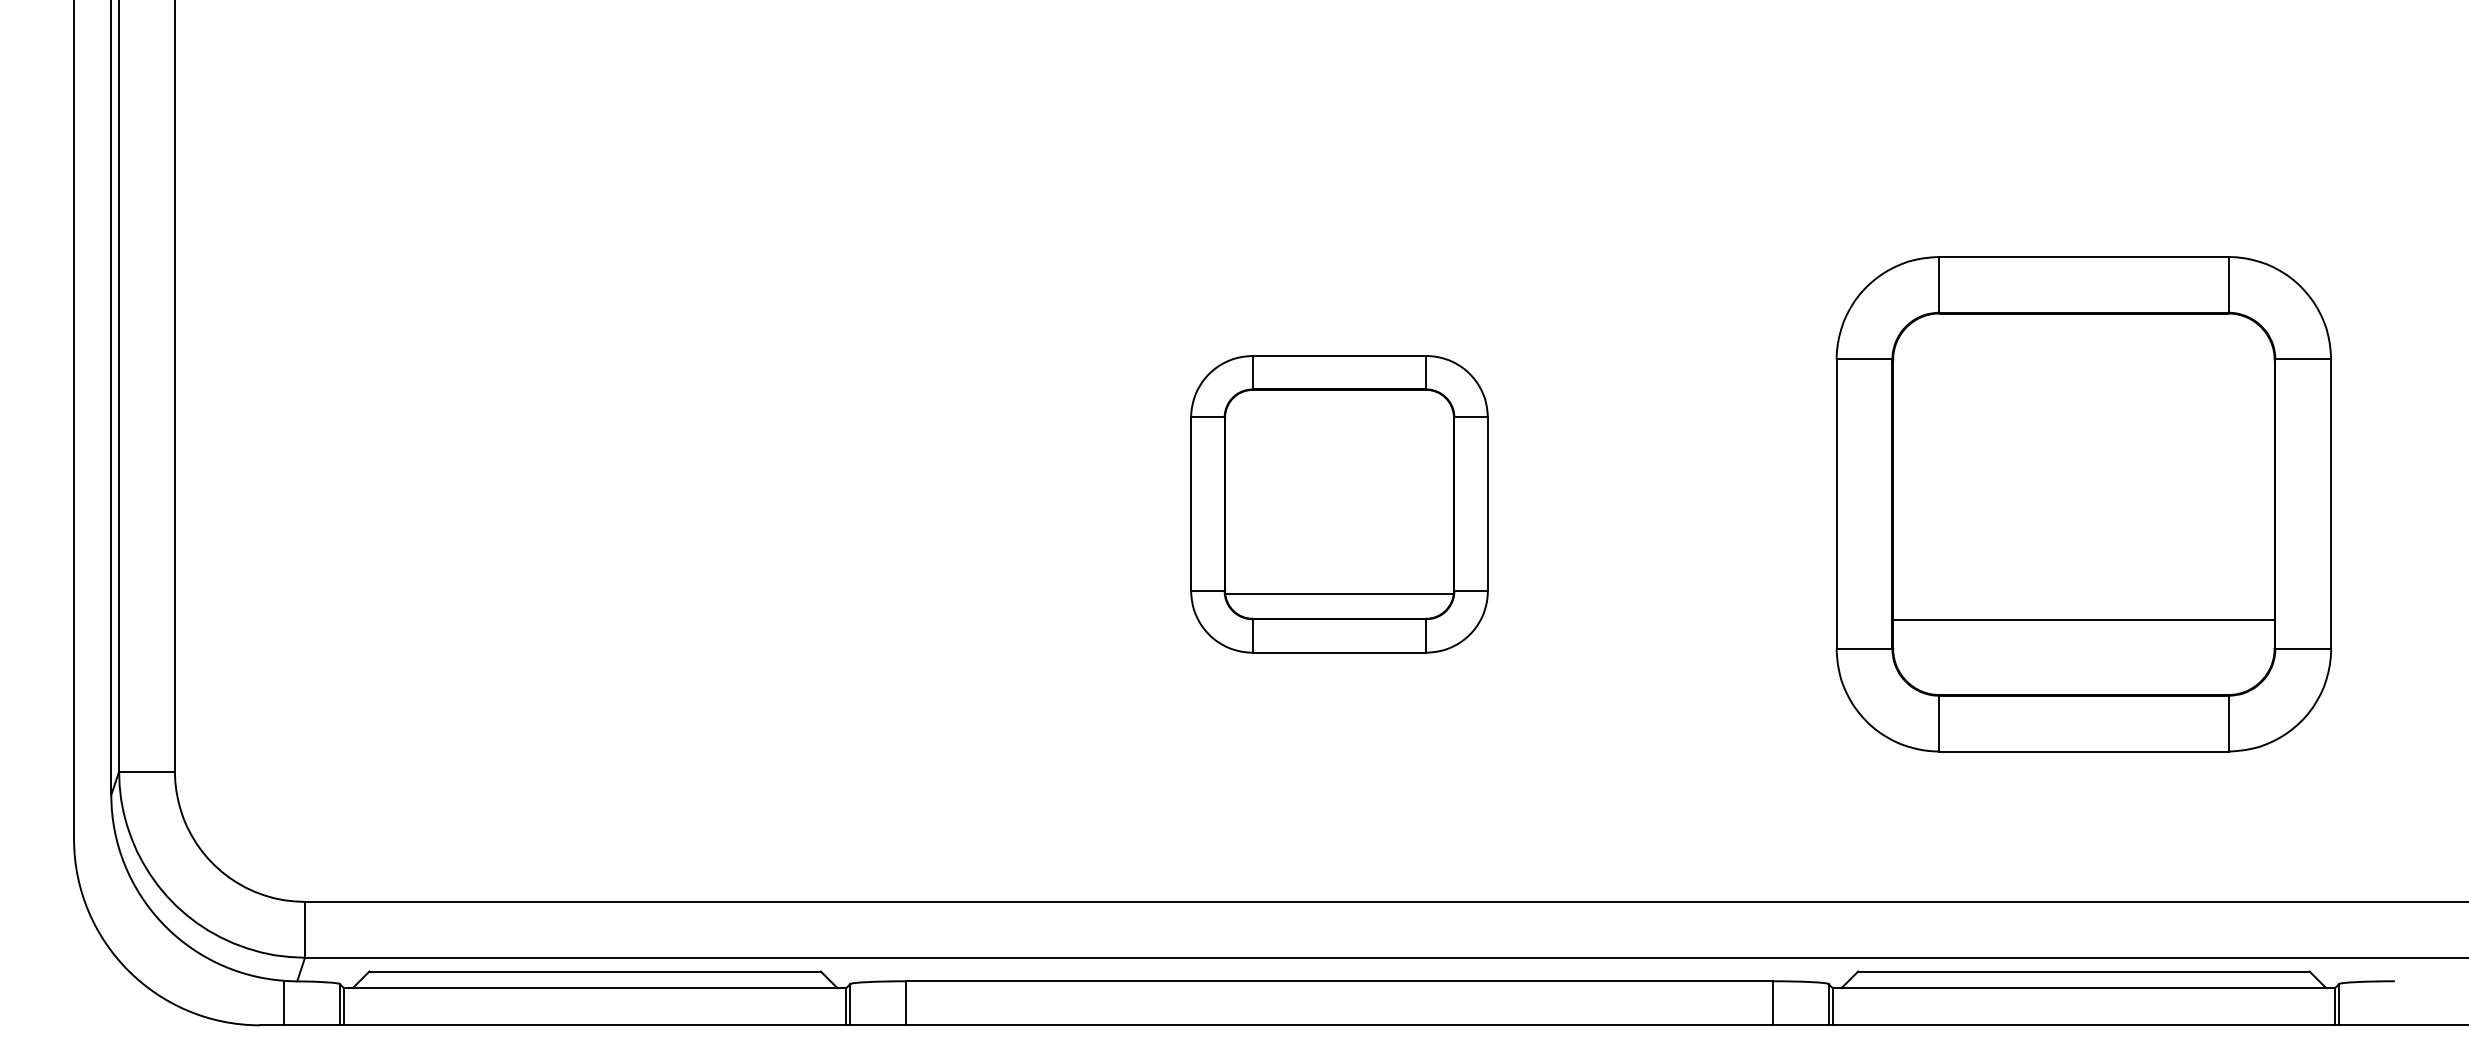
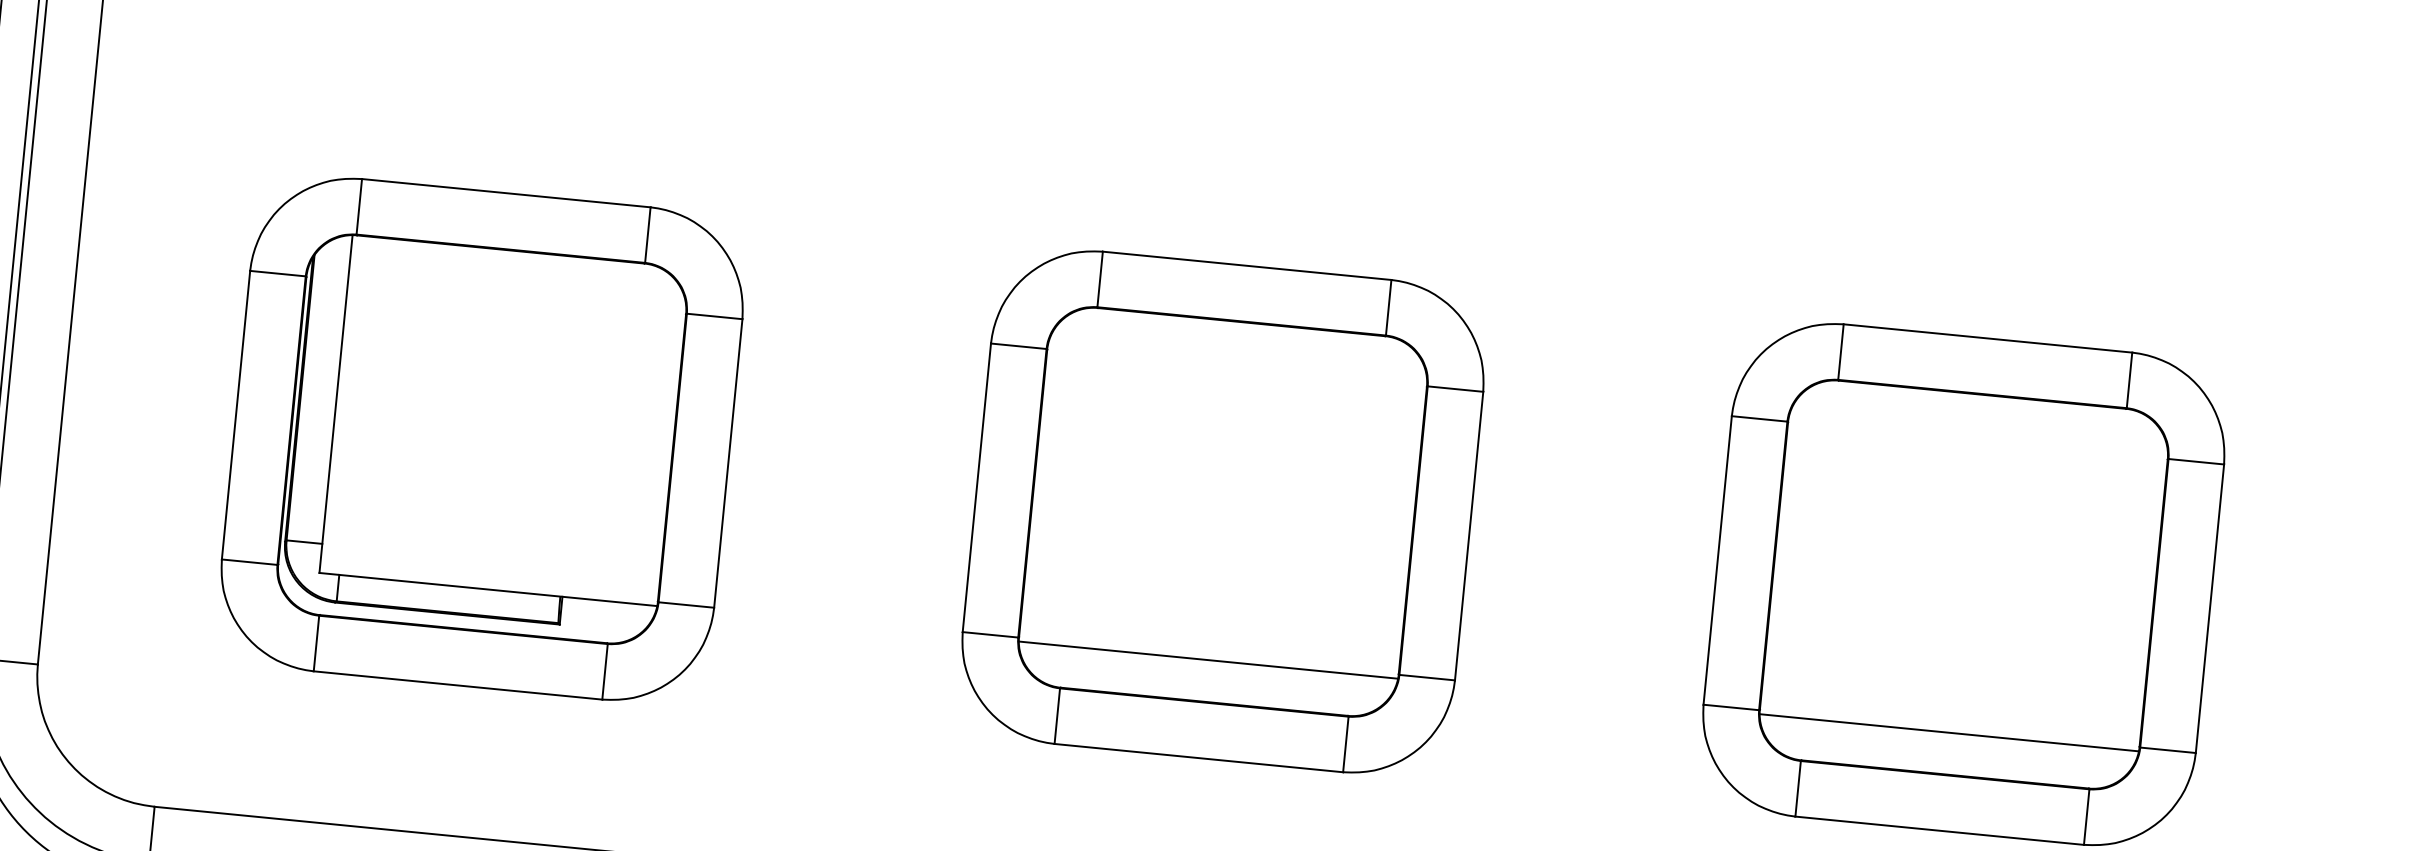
part: (595, 504) -> (482, 439), added
part: (1339, 504) -> (1222, 512), size x1.67
line: (2083, 620) -> (1948, 733), moved

